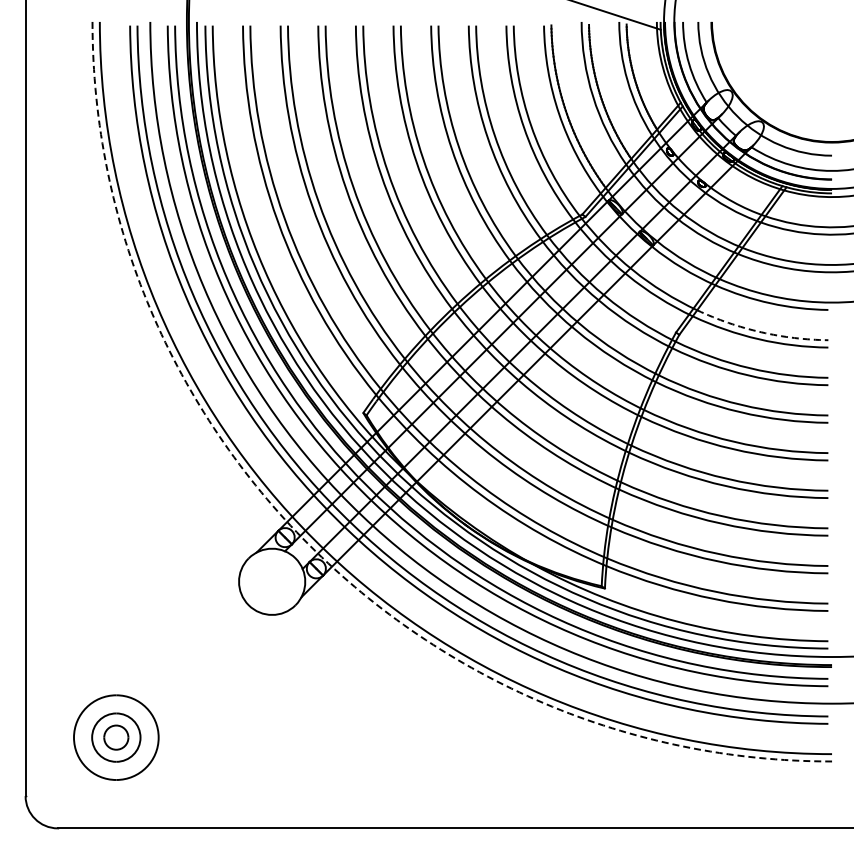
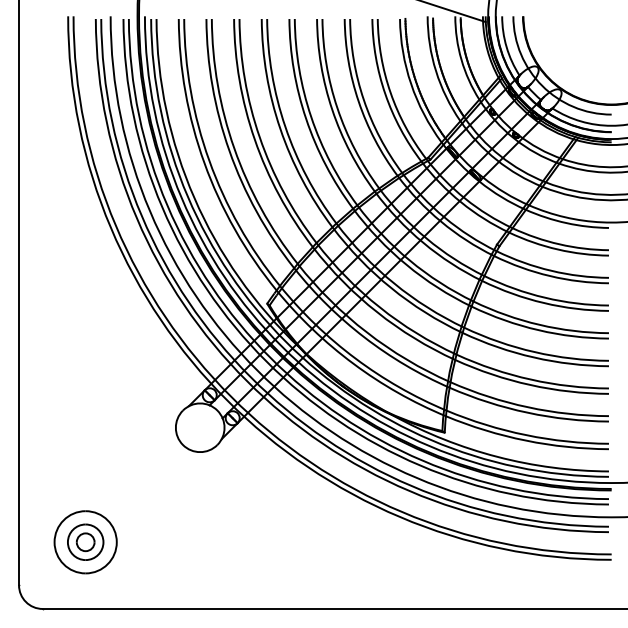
arc: (761, 332) -> (559, 244), dashed -> solid
arc: (309, 544) -> (227, 400), dashed -> solid

